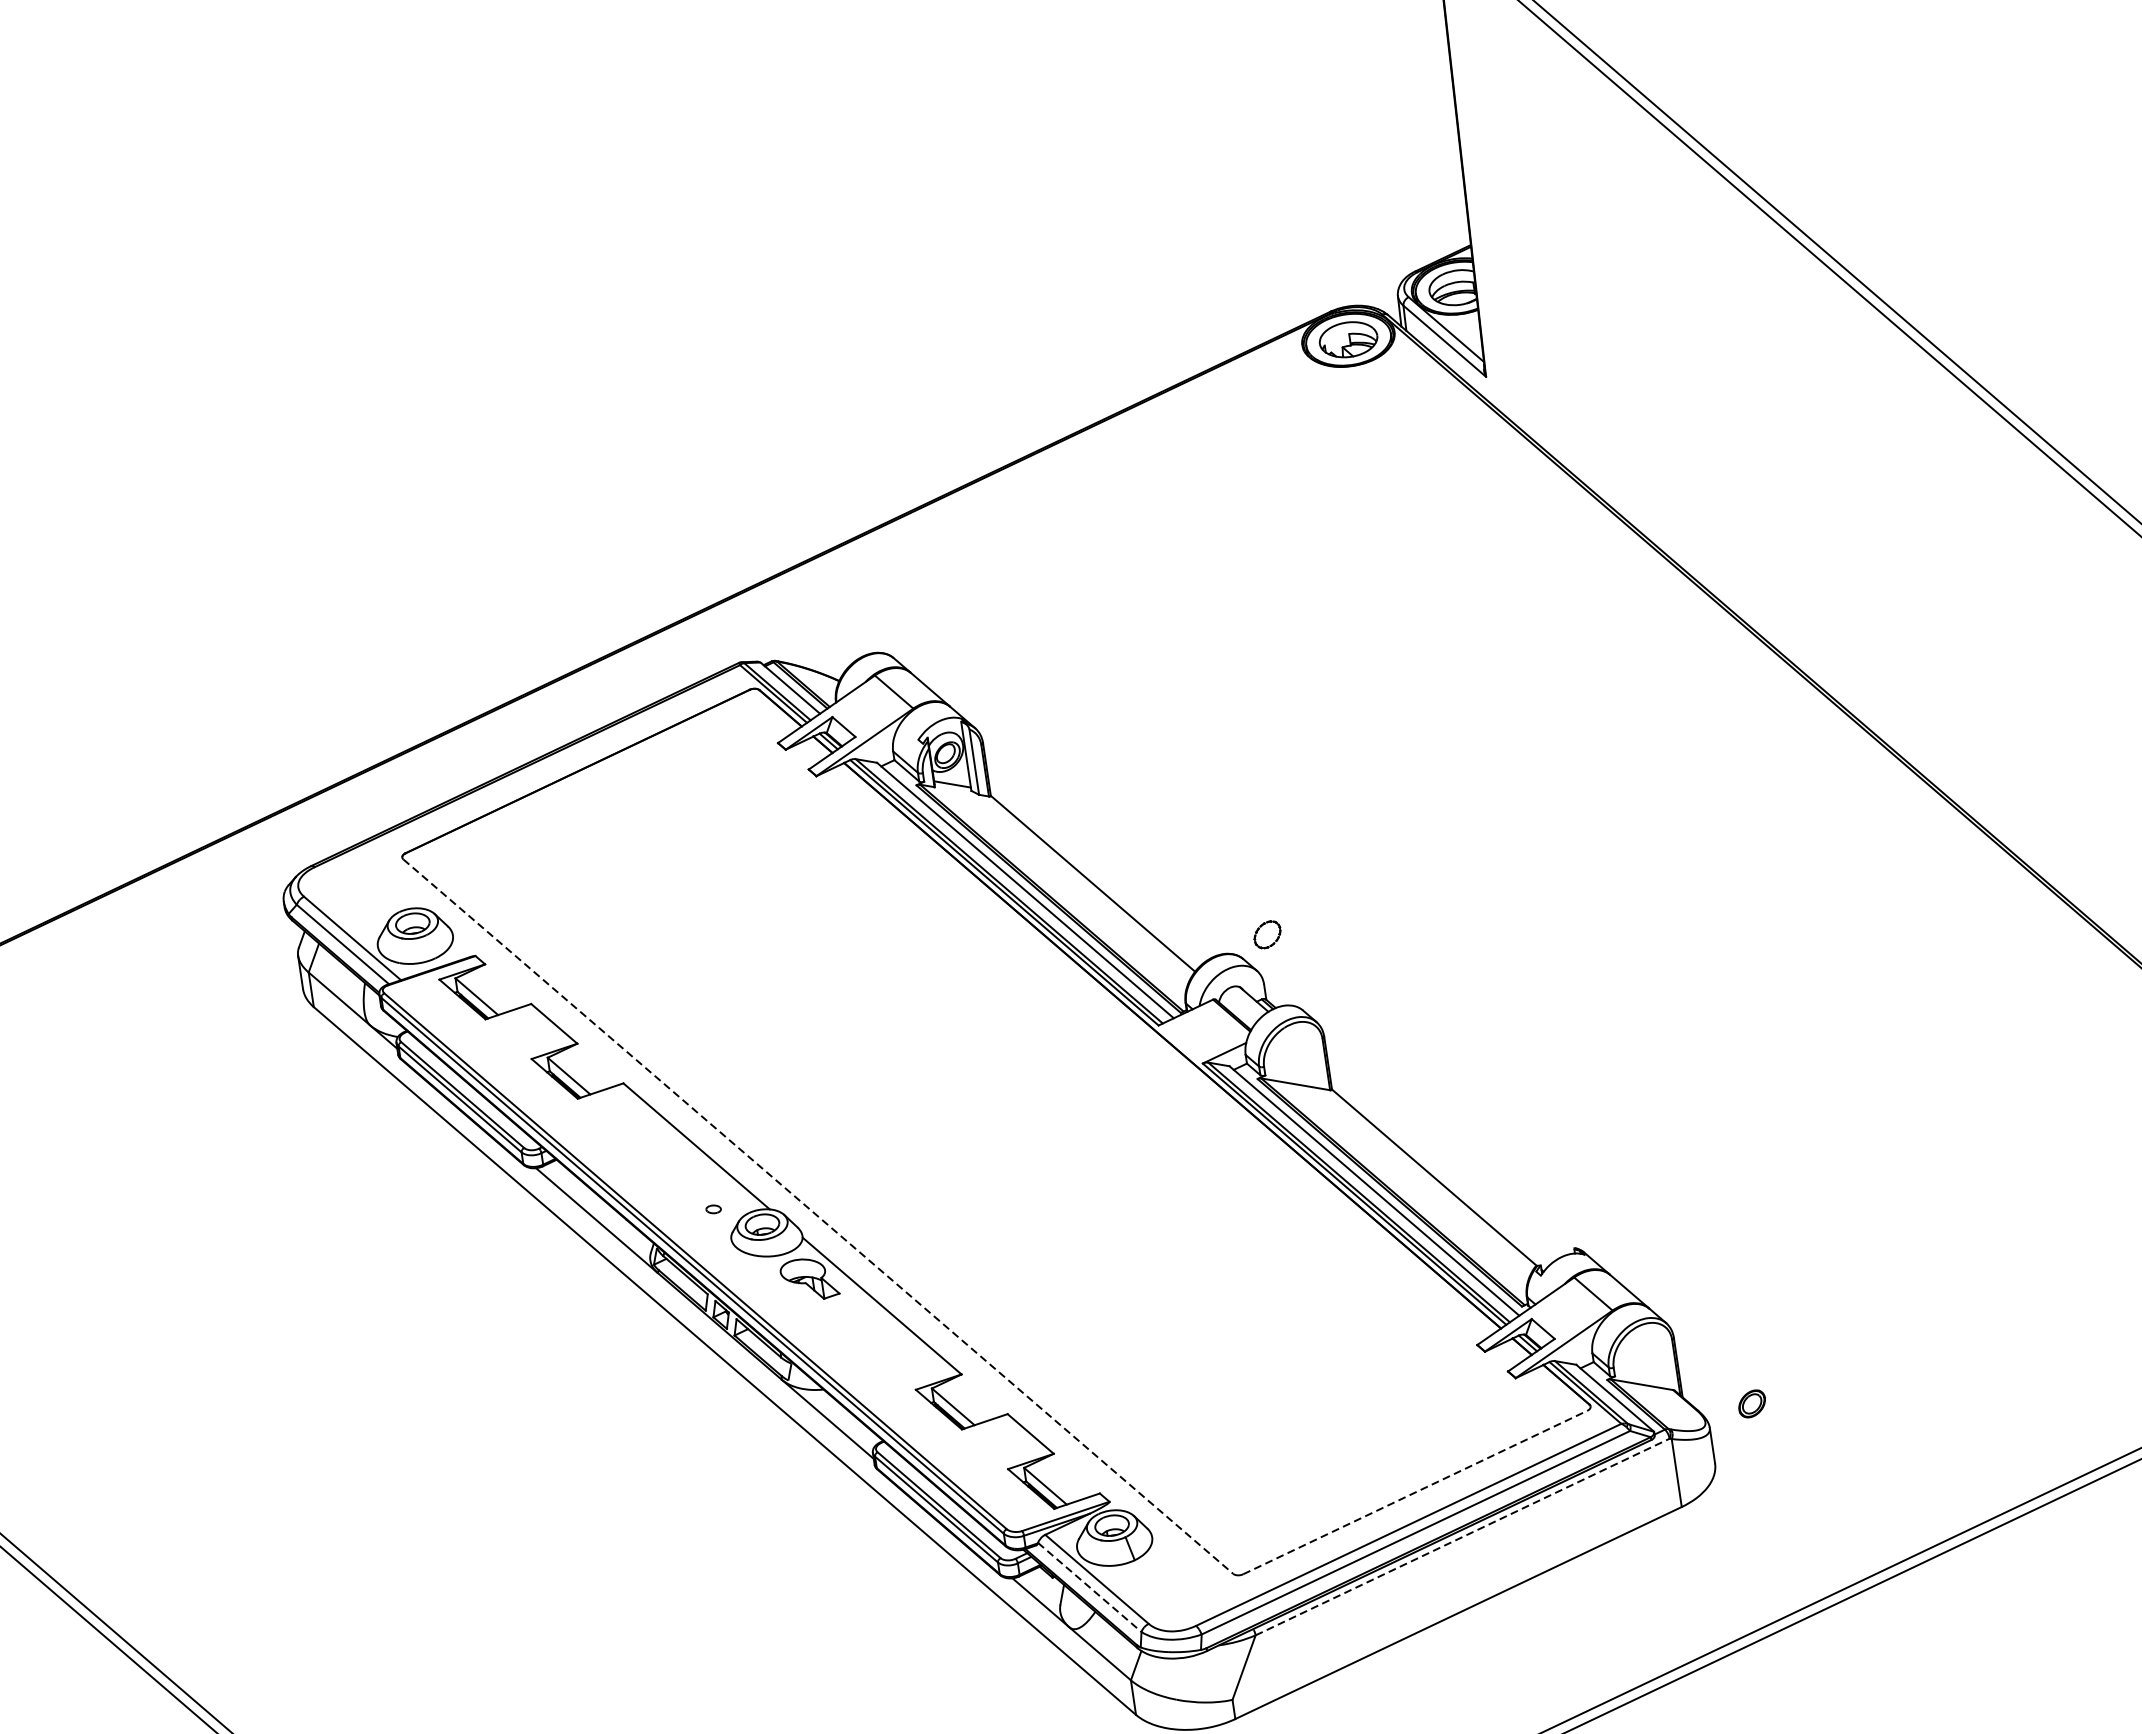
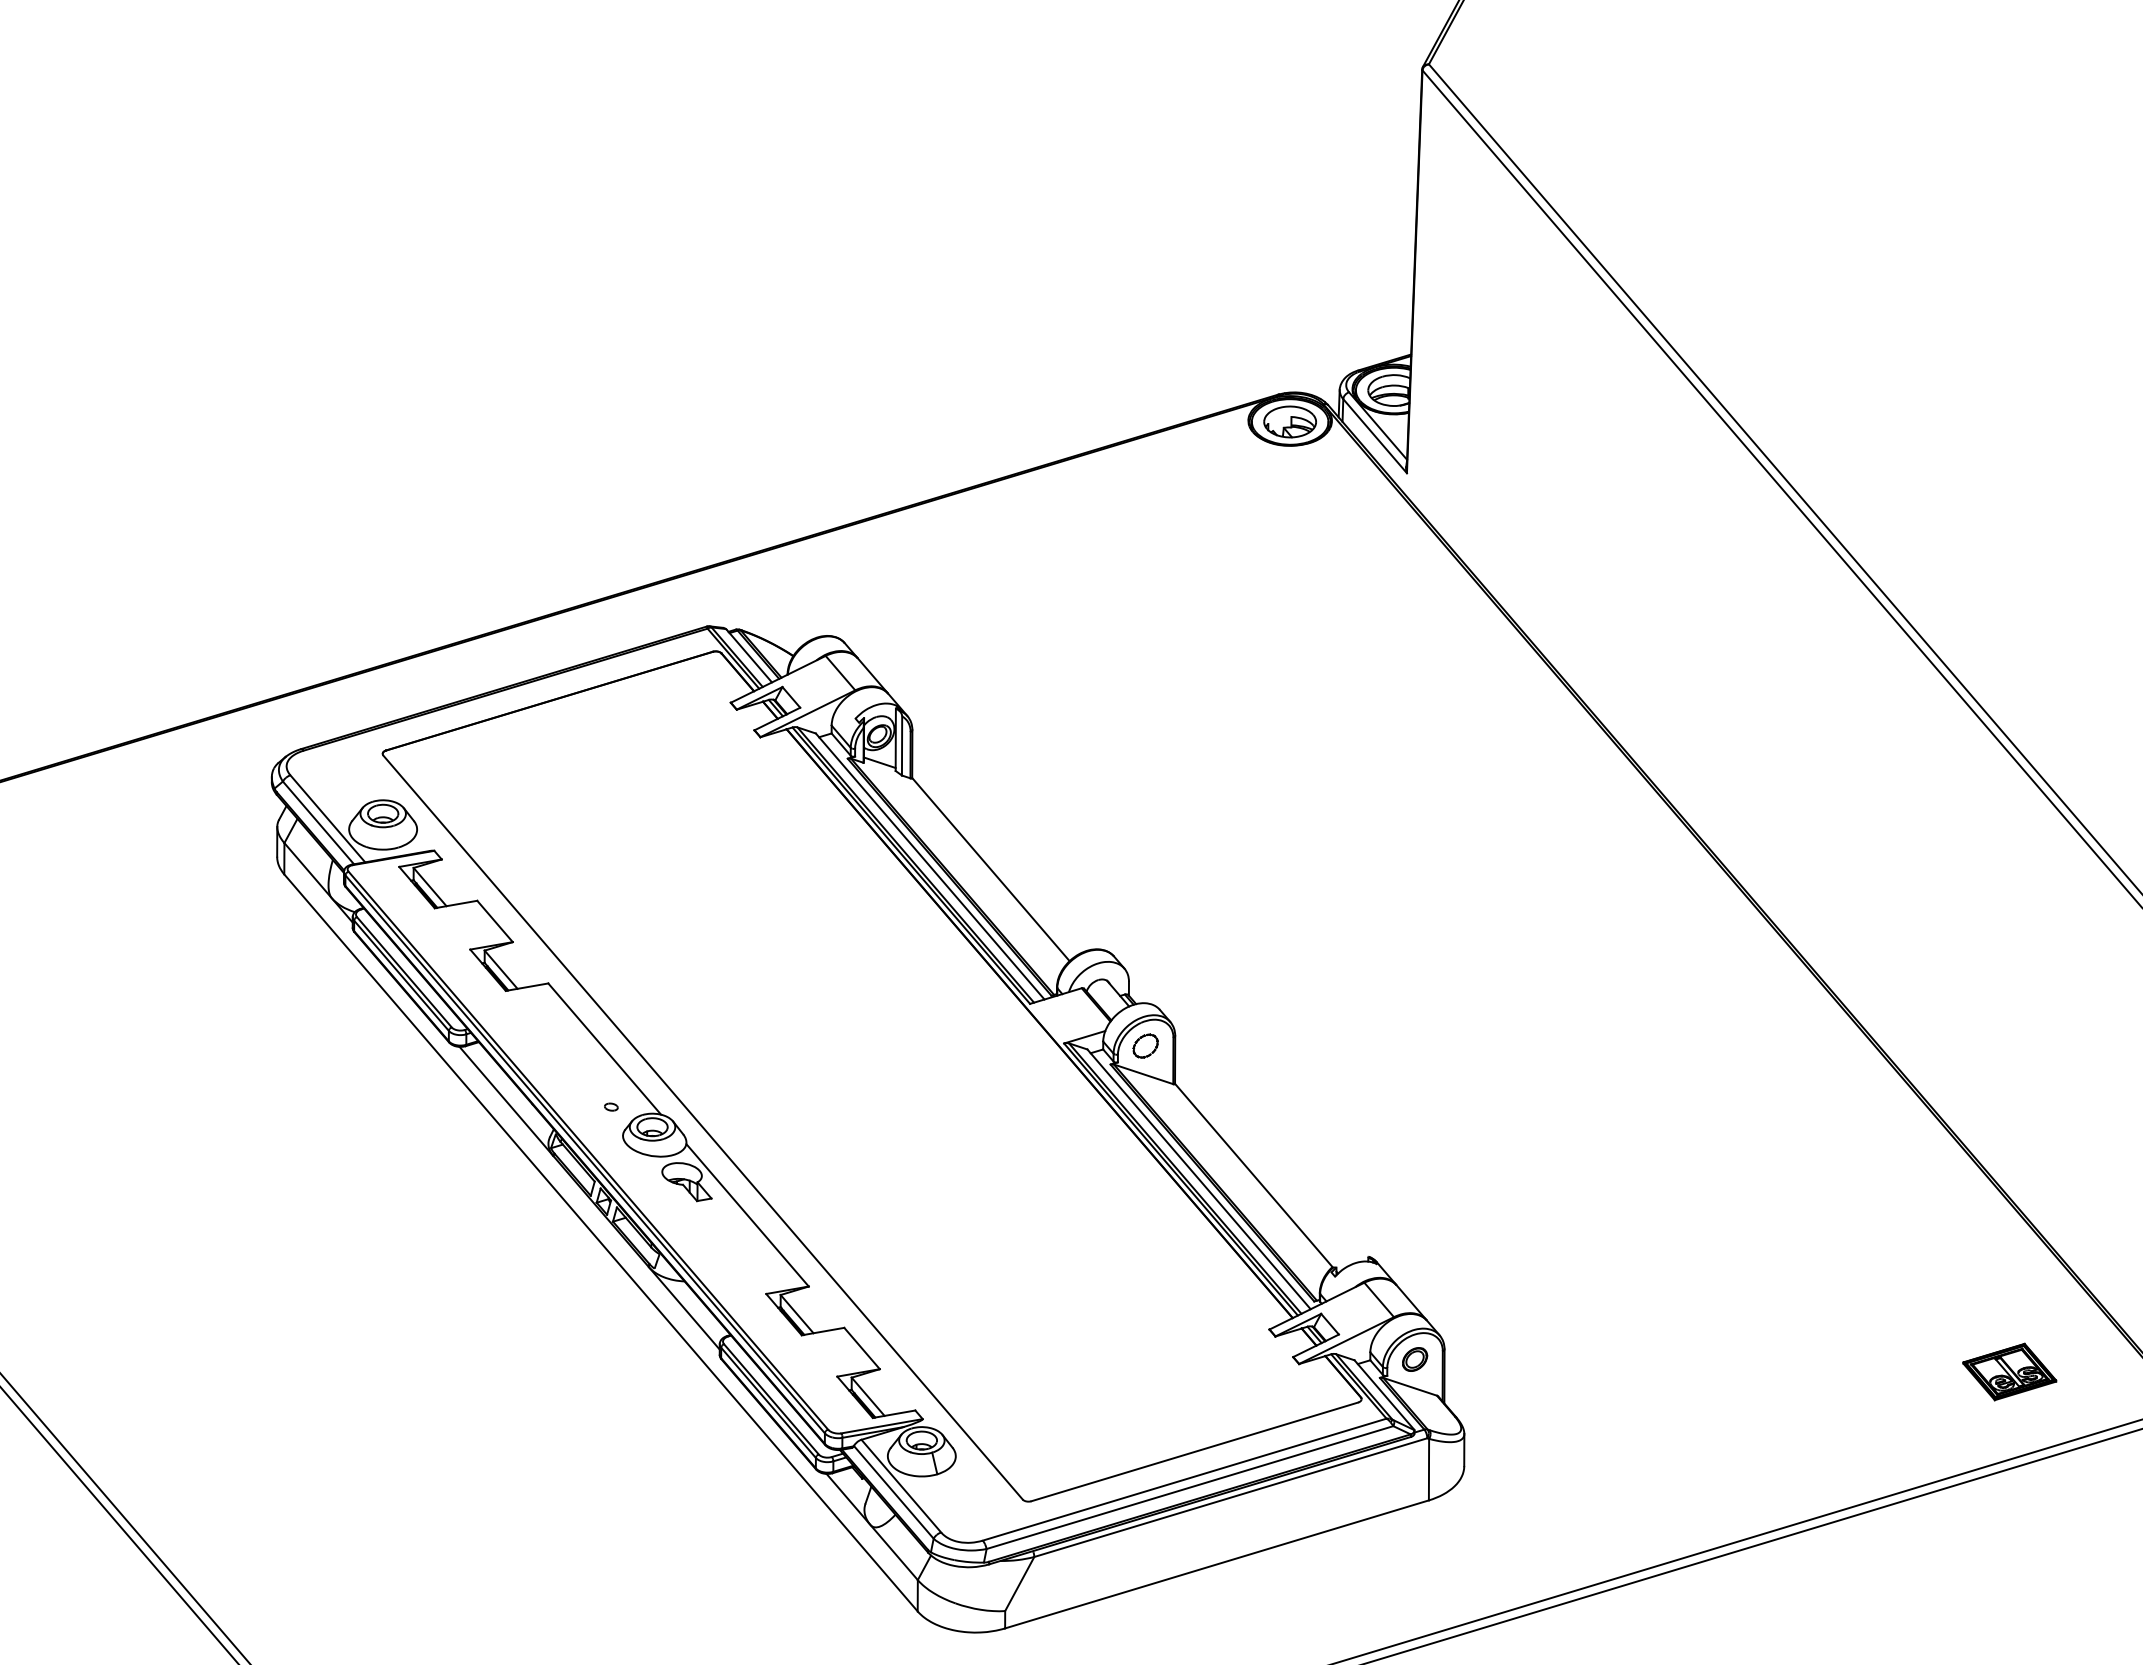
part: (1267, 934) -> (1145, 1045), moved
line: (818, 1216) -> (703, 1127), dashed -> solid
part: (1752, 1403) -> (1415, 1359), moved
line: (1414, 1492) -> (1194, 1451), dashed -> solid
line: (1463, 1536) -> (1231, 1497), dashed -> solid
line: (1090, 1587) -> (894, 1492), dashed -> solid

